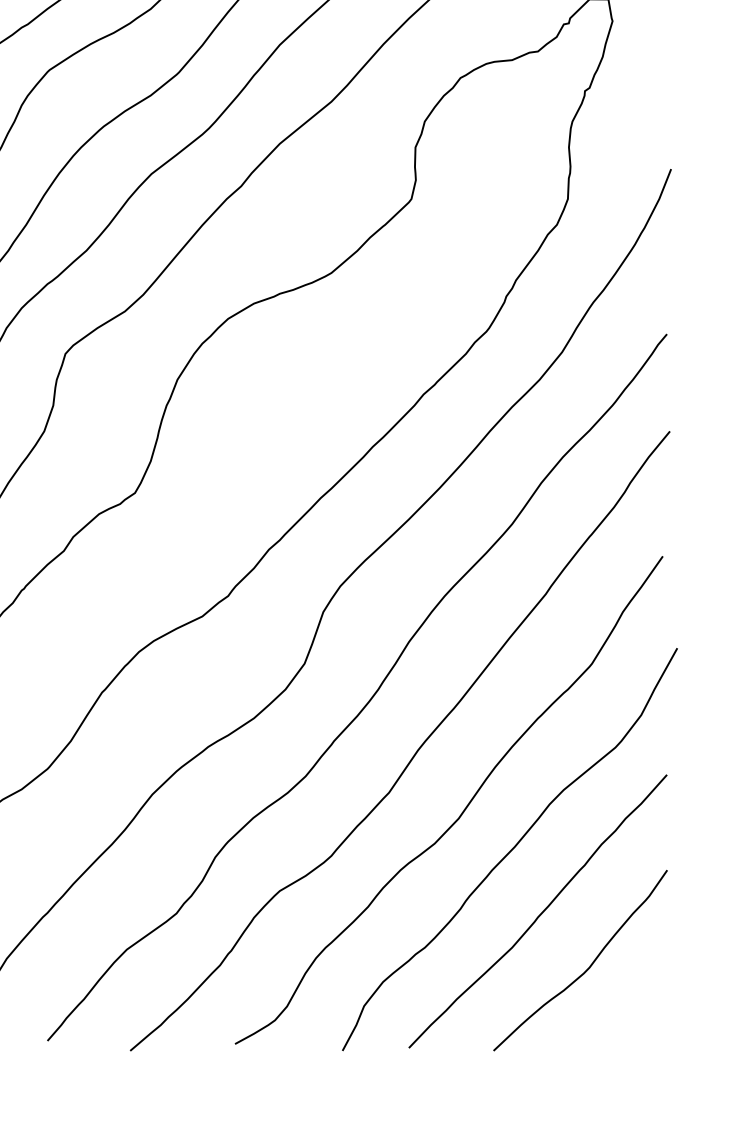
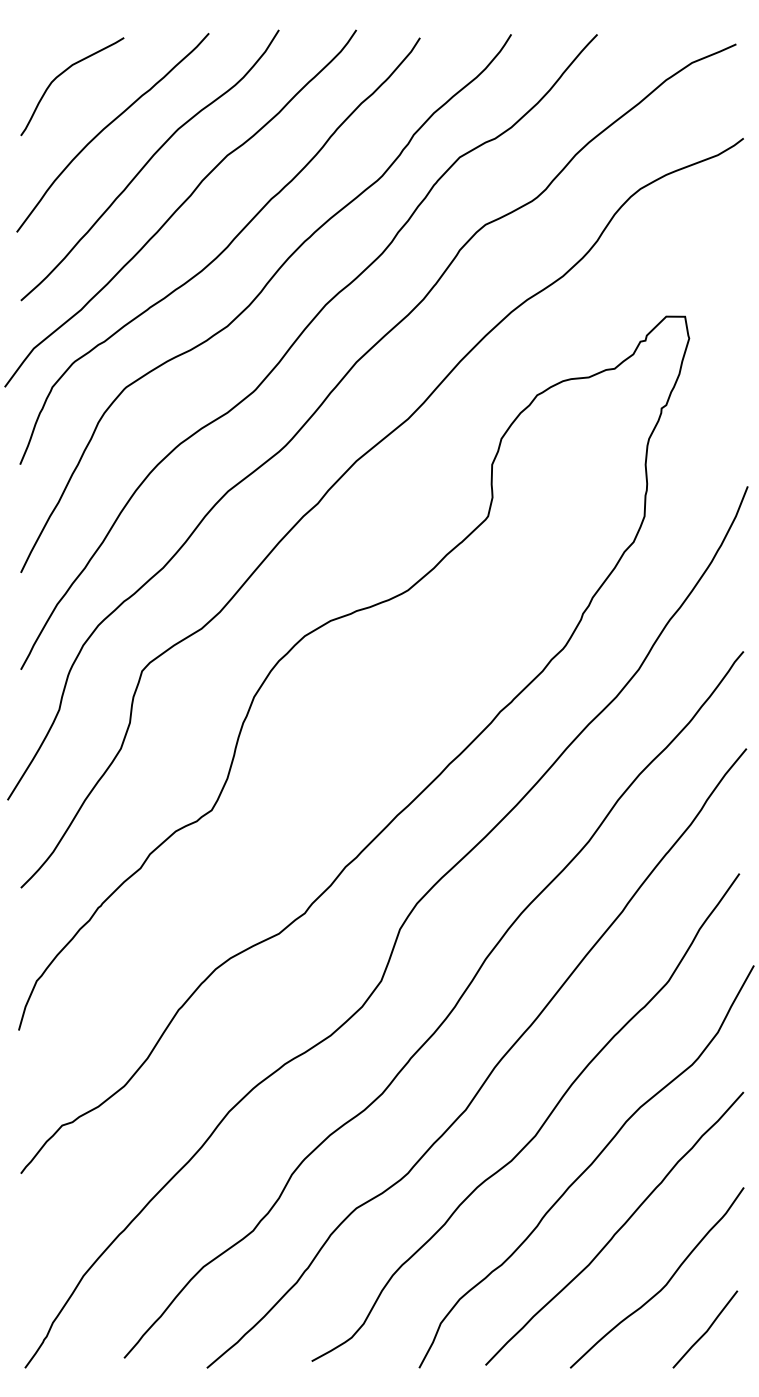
line: (629, 1013) -> (706, 1330), added

